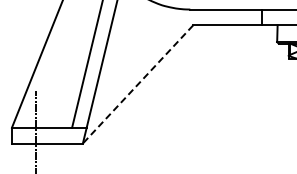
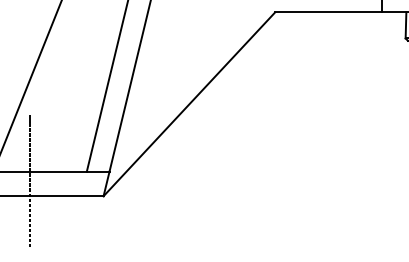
line: (138, 84) -> (190, 104), dashed -> solid

